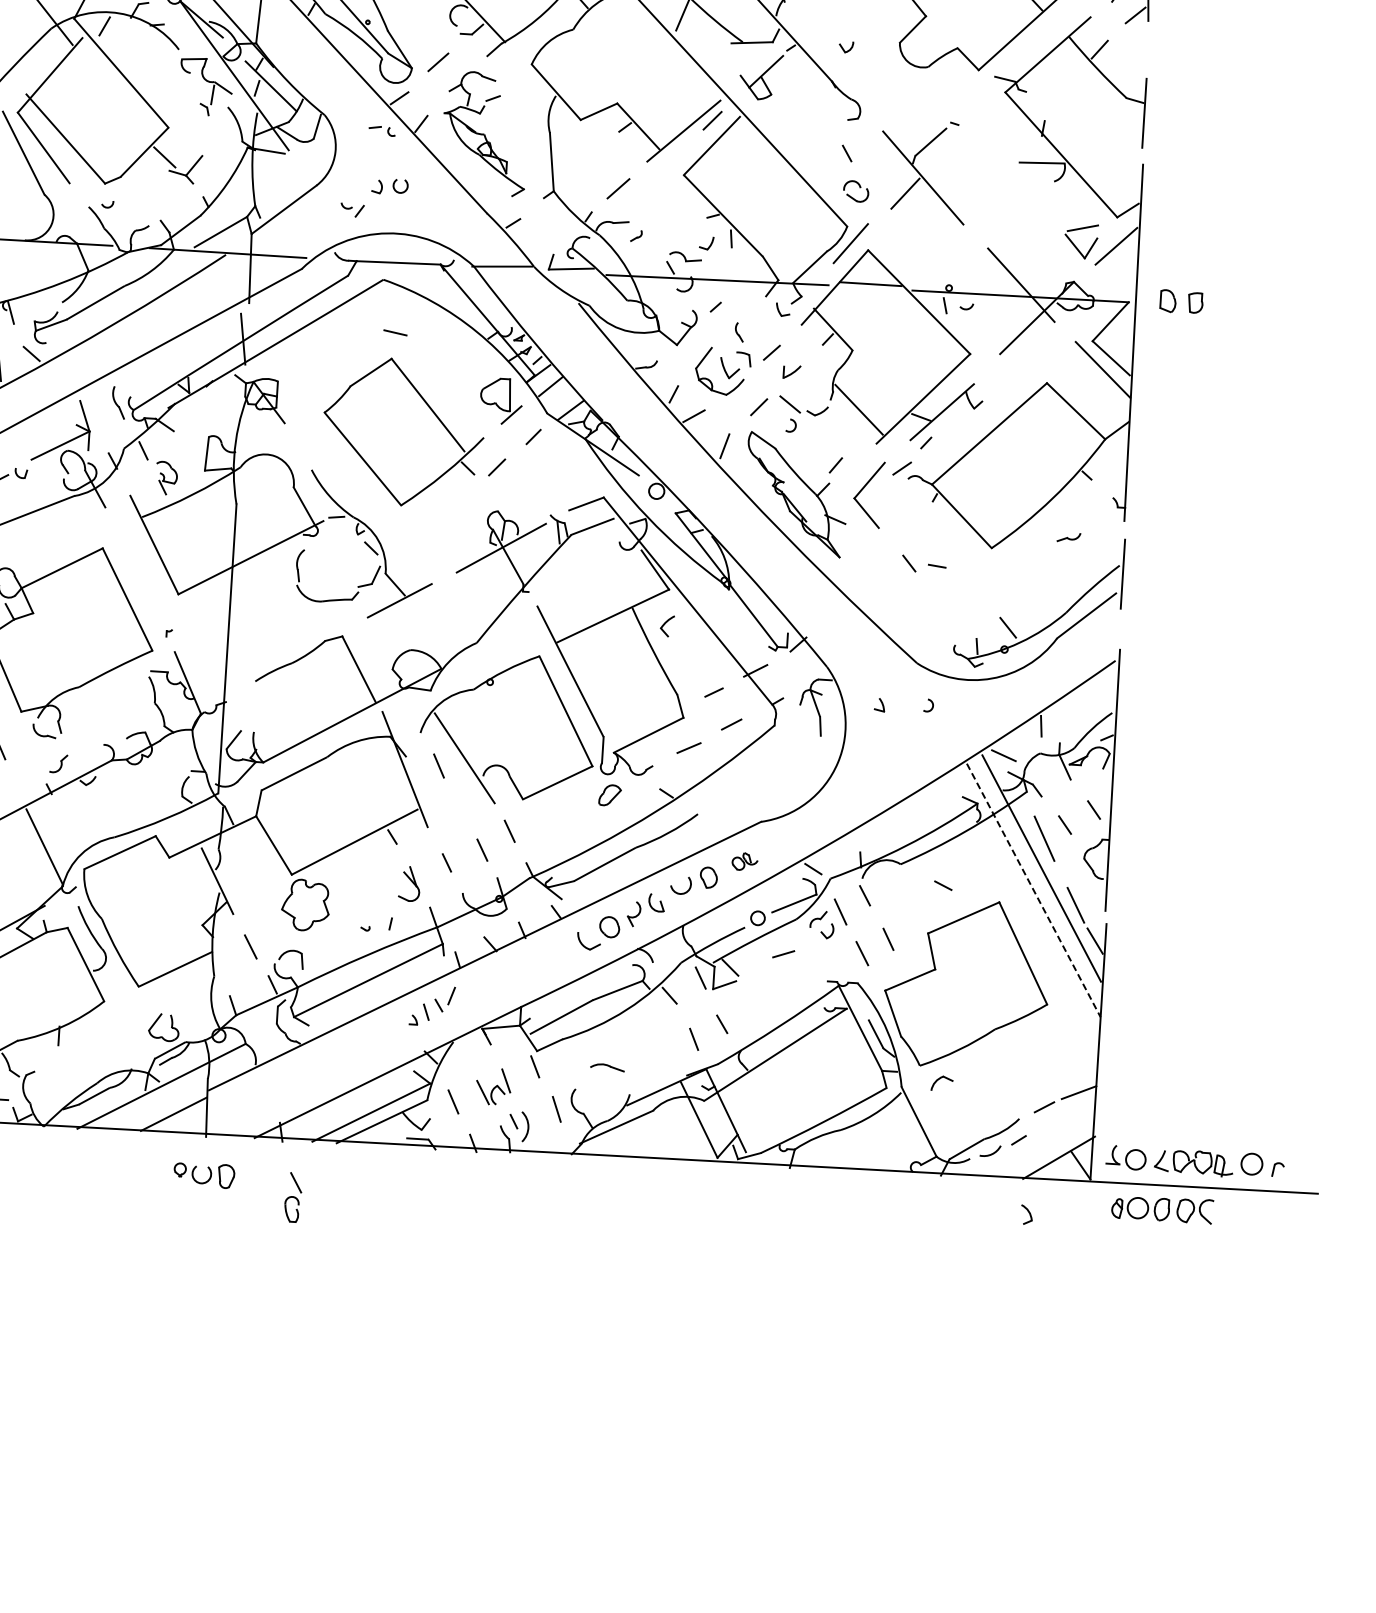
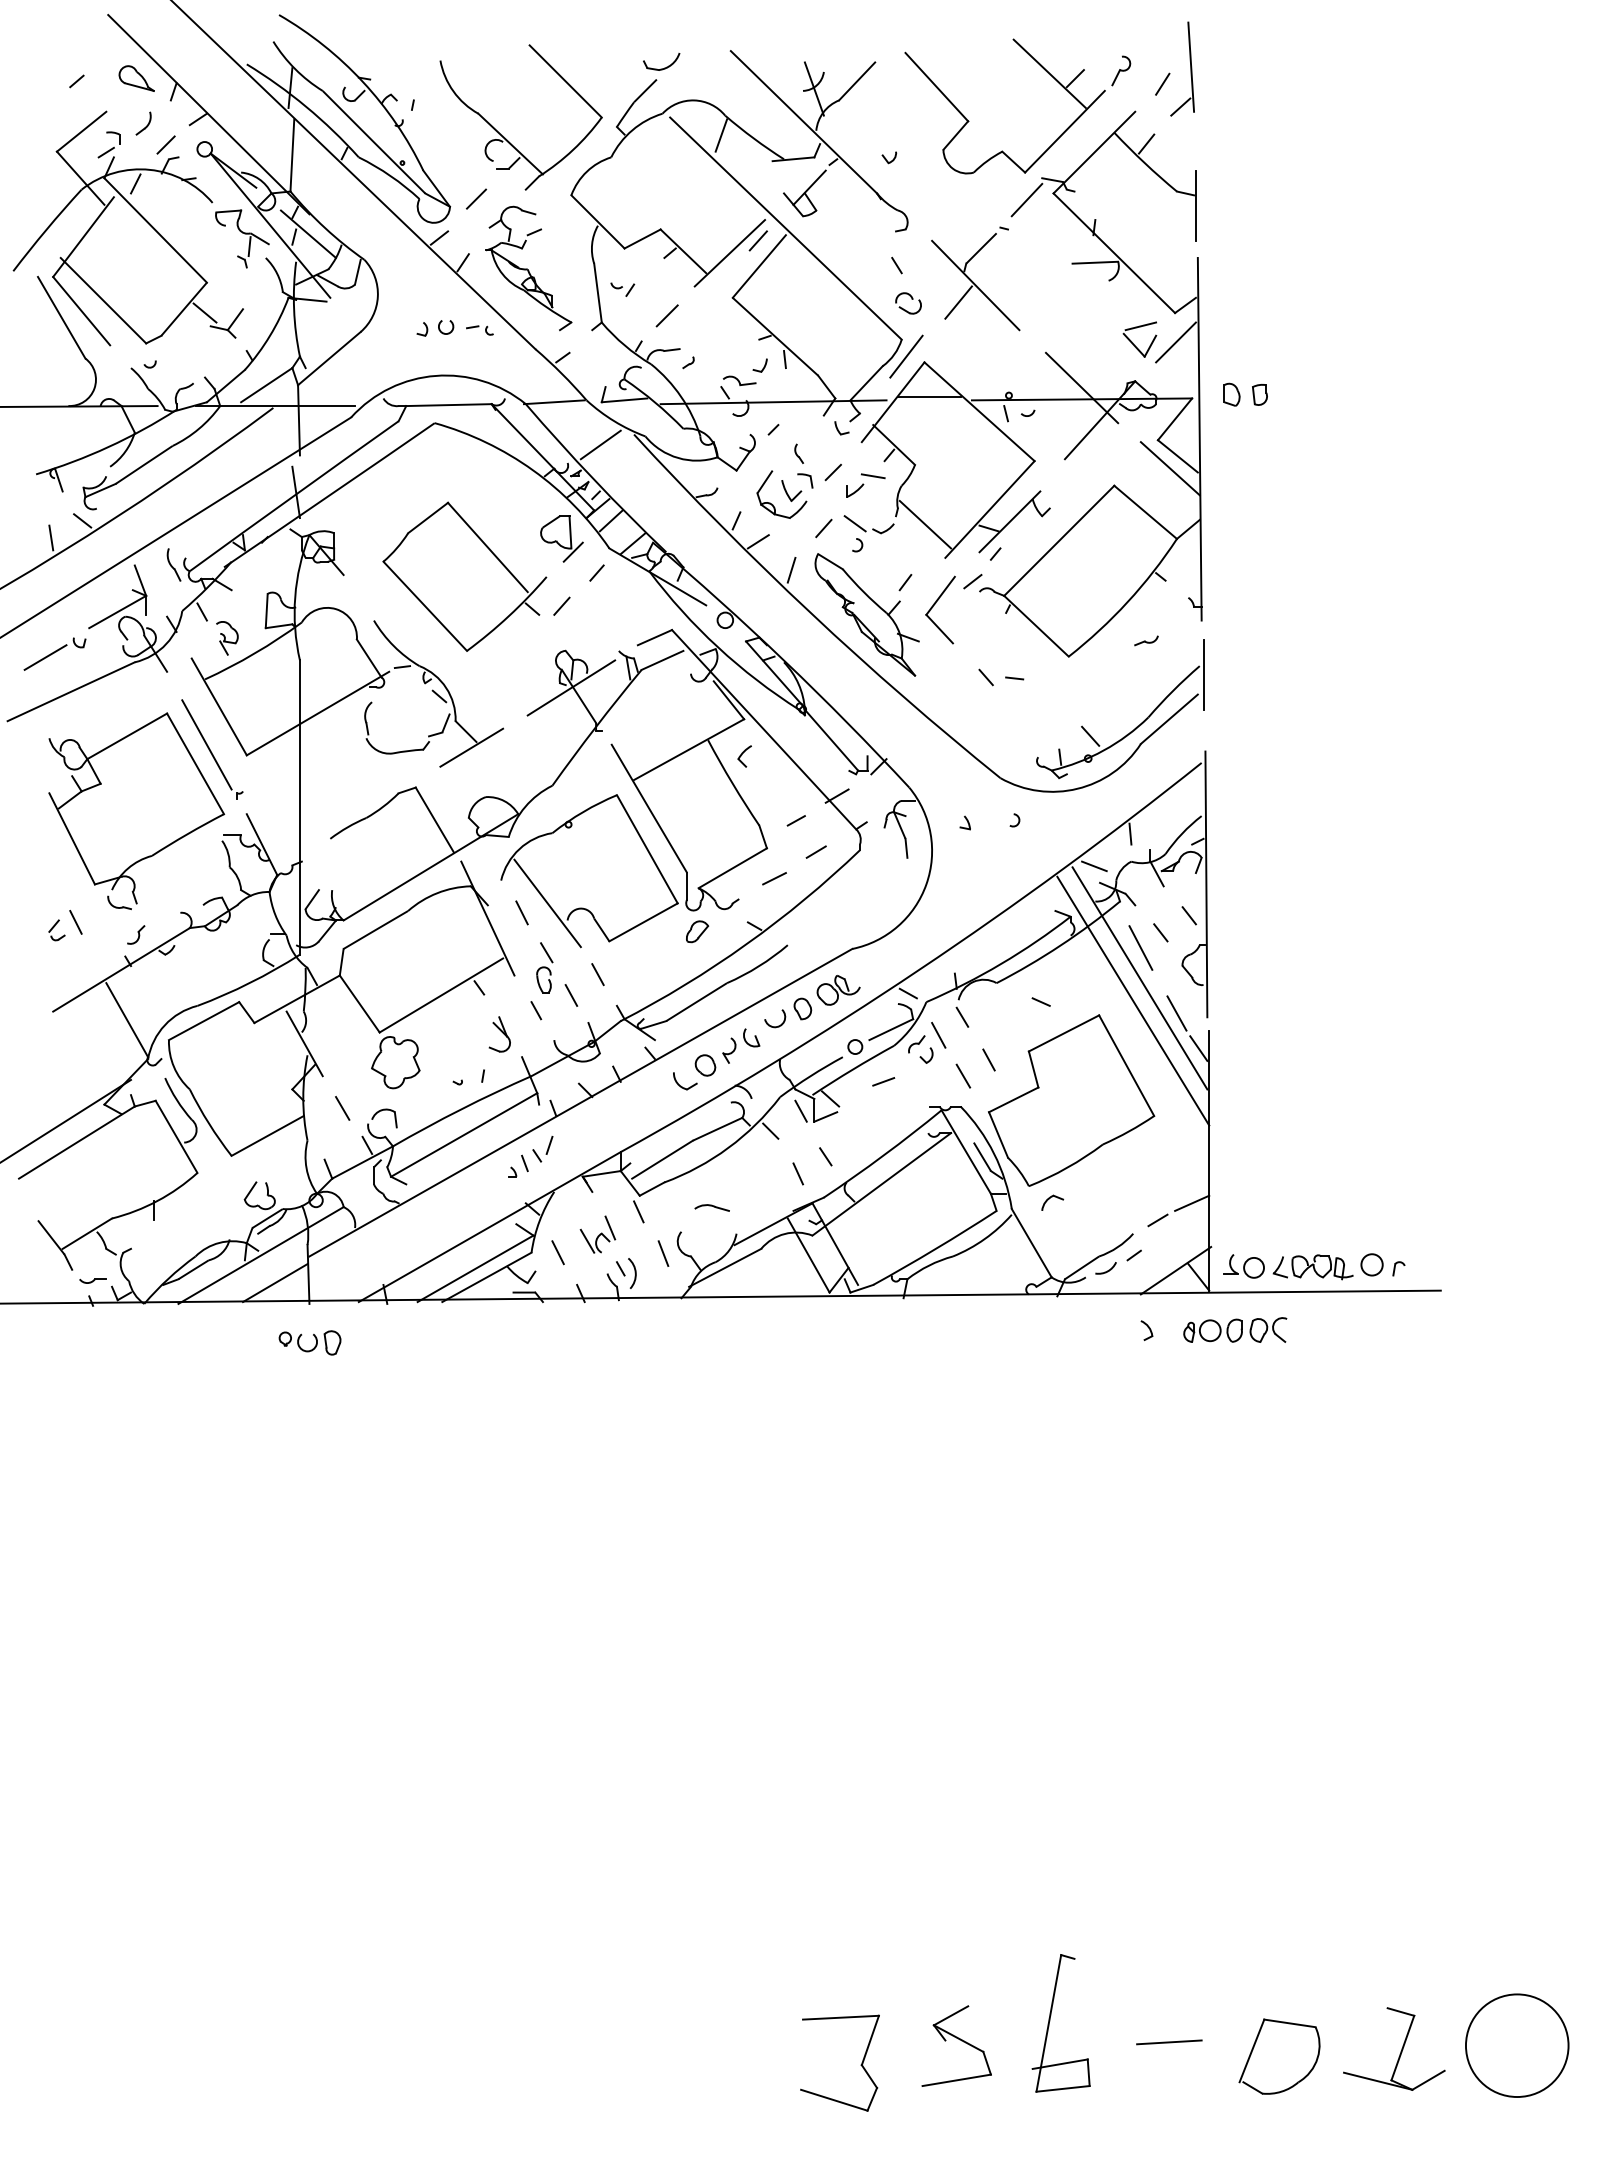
line: (978, 96) -> (1026, 199), added
part: (381, 131) -> (479, 330), moved
part: (352, 210) -> (622, 289), moved
line: (544, 310) -> (600, 444), added
line: (394, 333) -> (872, 476), moved
line: (139, 581) -> (206, 744), added
part: (744, 861) -> (838, 990), size x1.67
line: (1033, 890) -> (1133, 1001), dashed -> solid
part: (293, 1197) -> (544, 967), moved
part: (1162, 1208) -> (1235, 1329), moved

